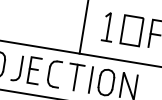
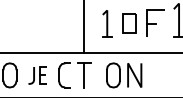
part: (132, 30) -> (129, 23), size x0.7
part: (26, 69) -> (37, 75), size x0.7
line: (90, 80) -> (98, 75), removed

